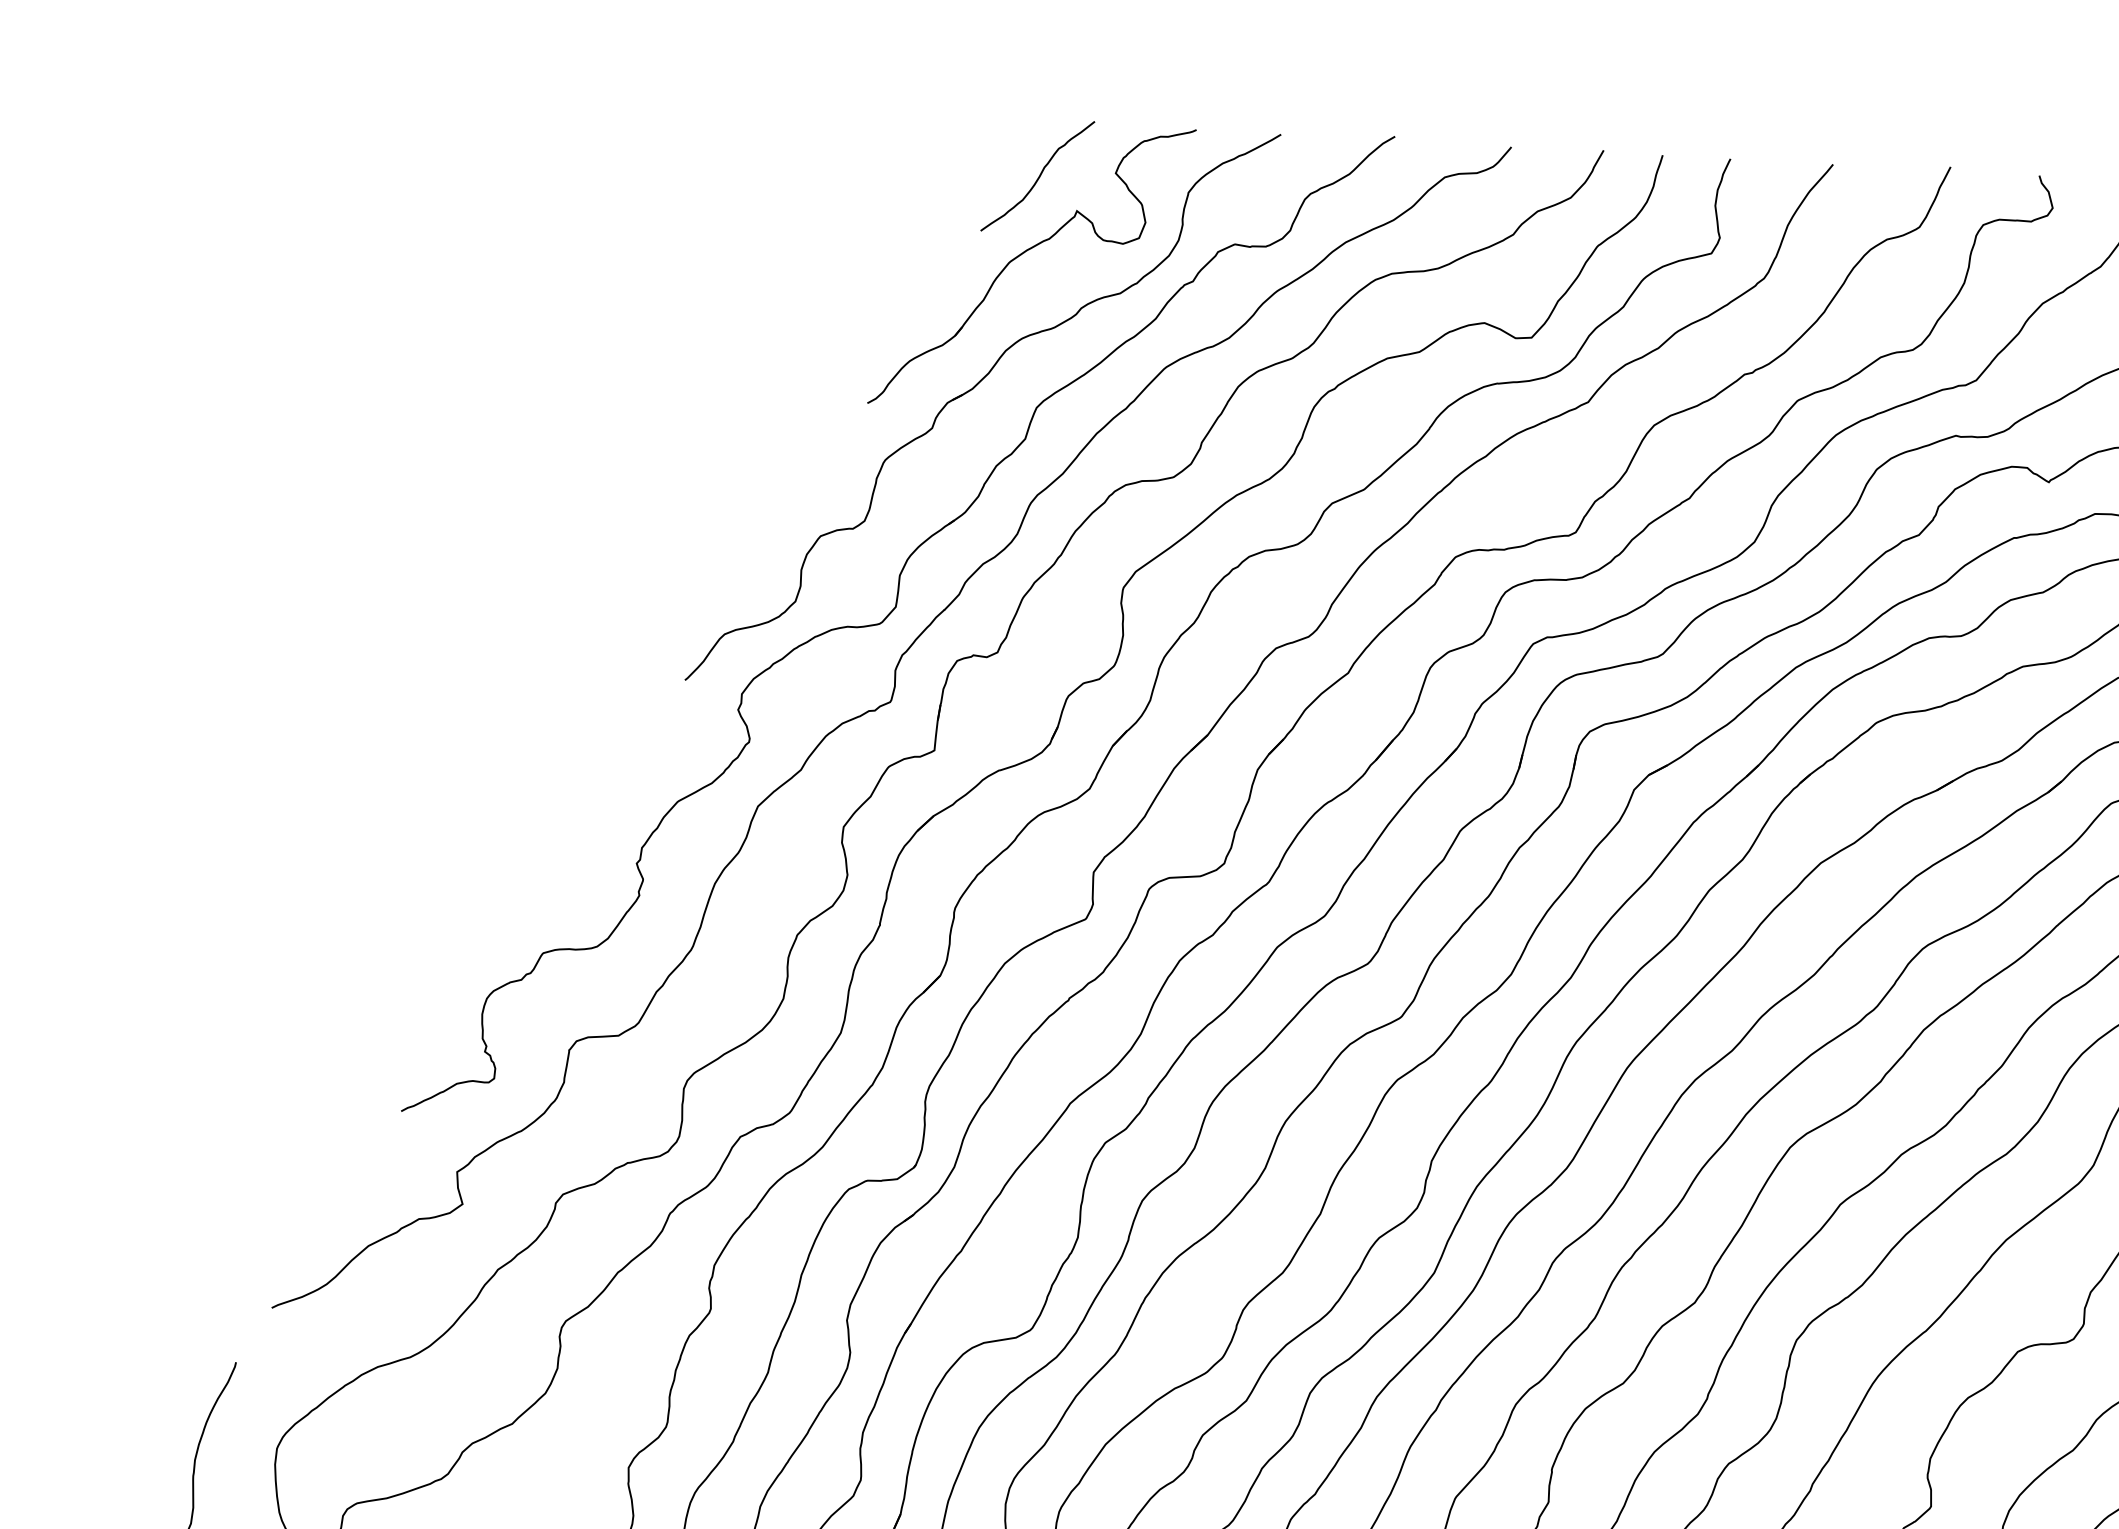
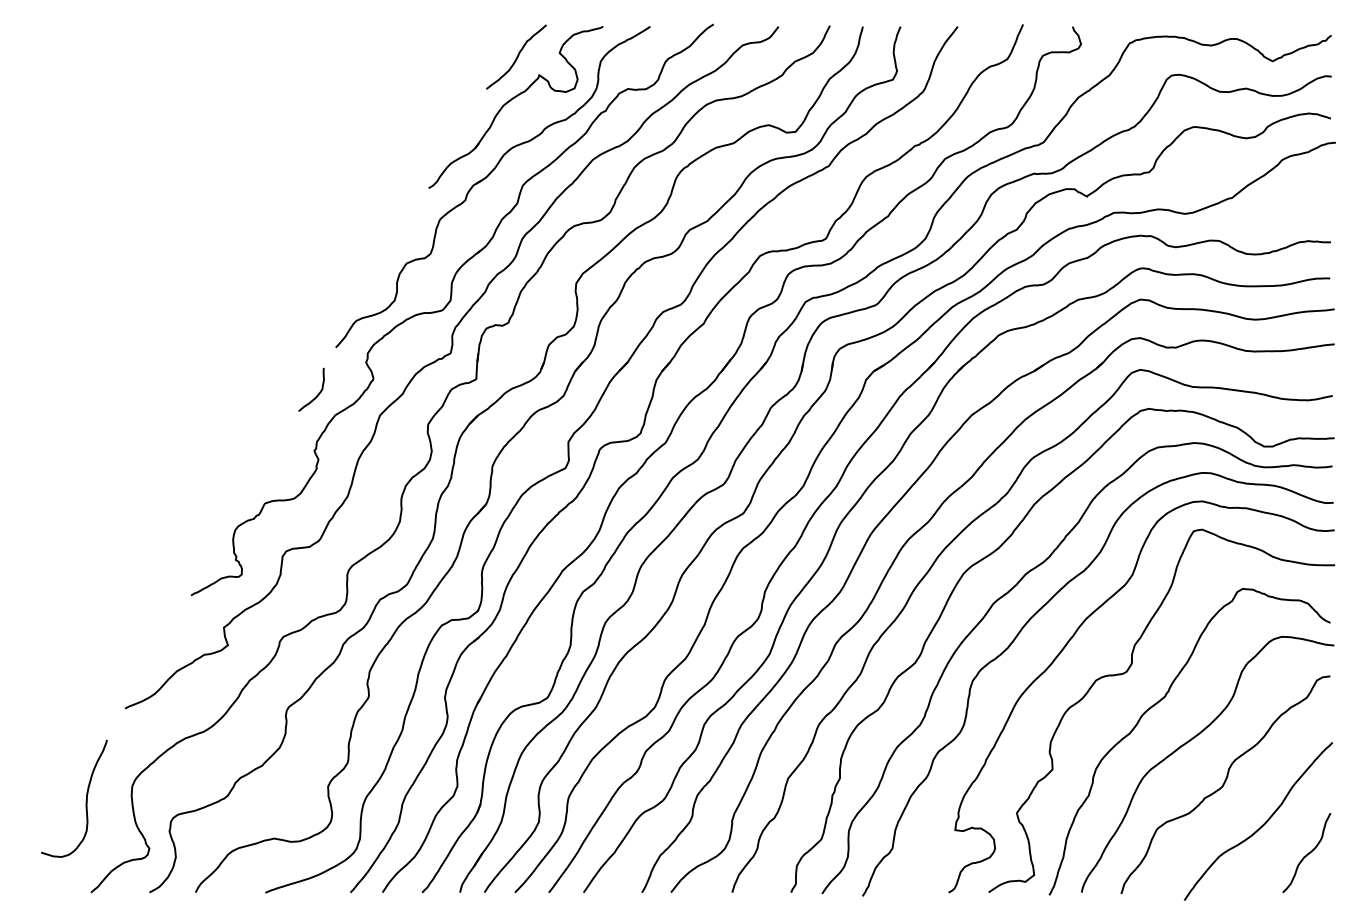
curve: (647, 762) -> (317, 394), added

